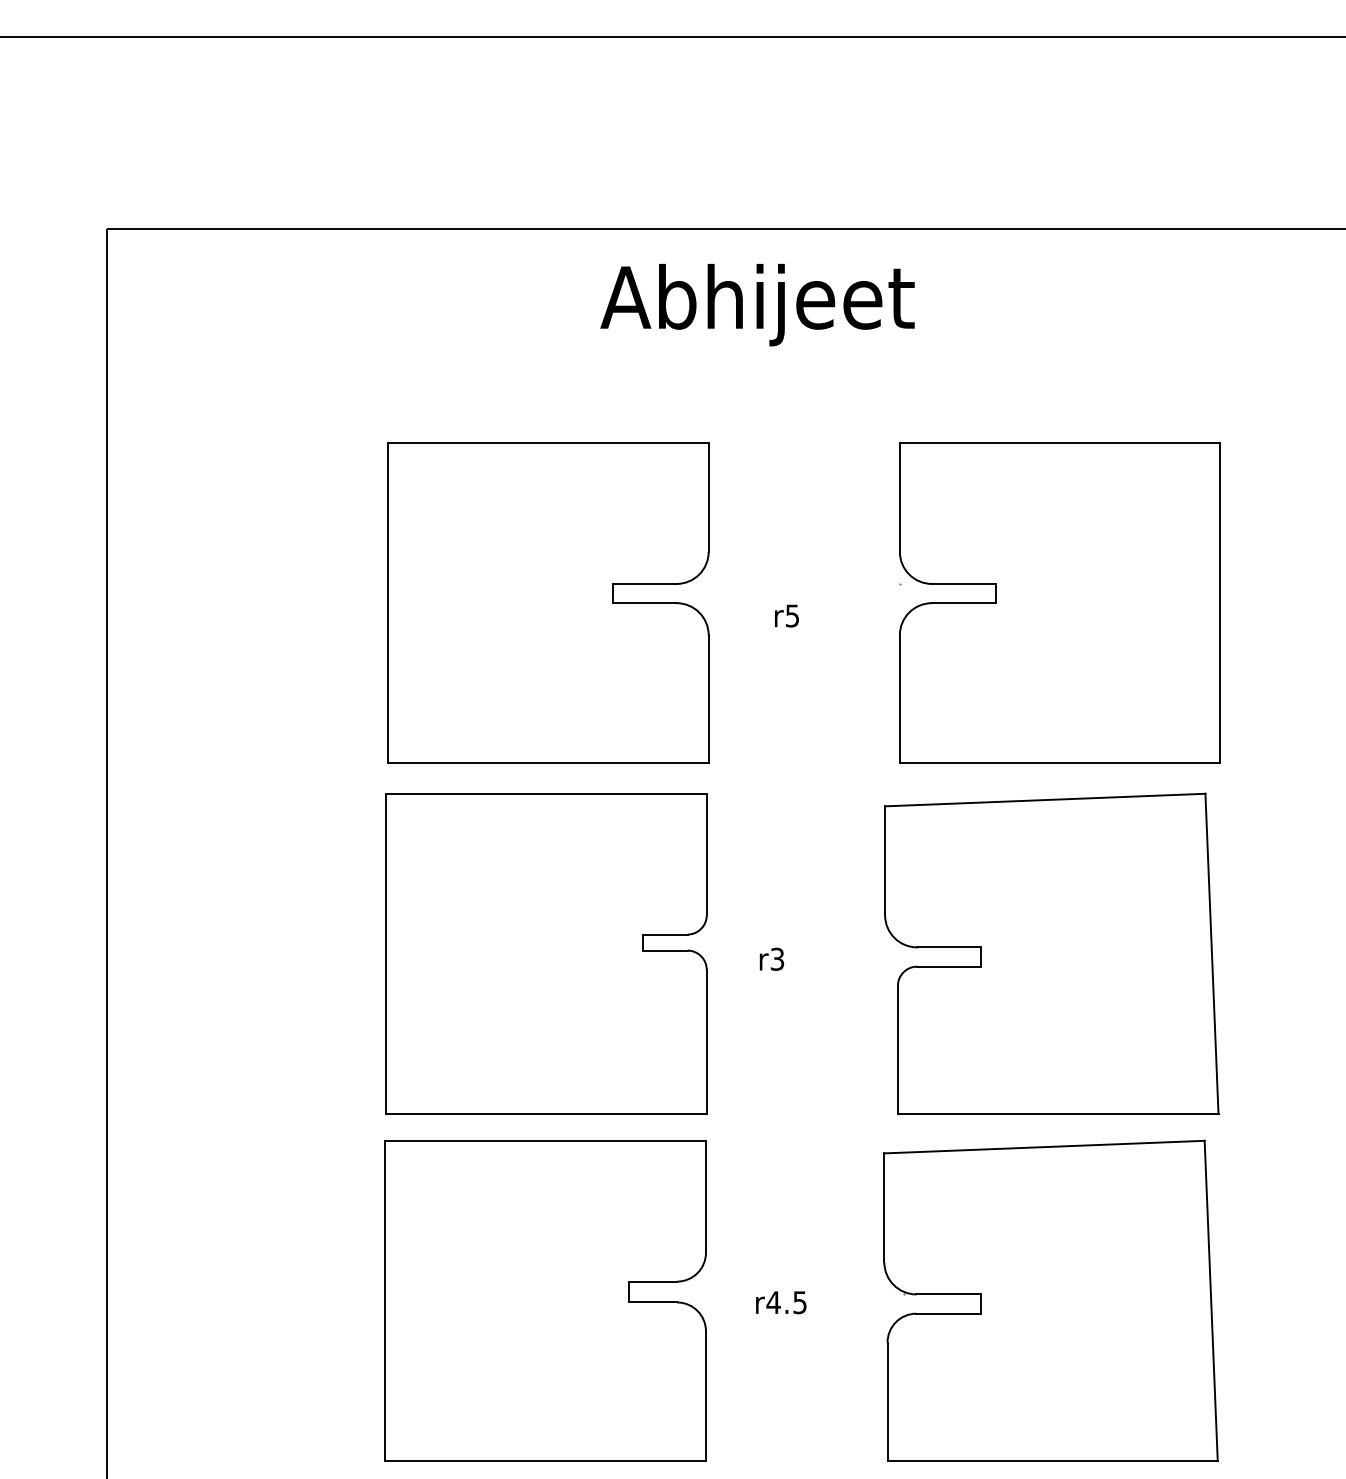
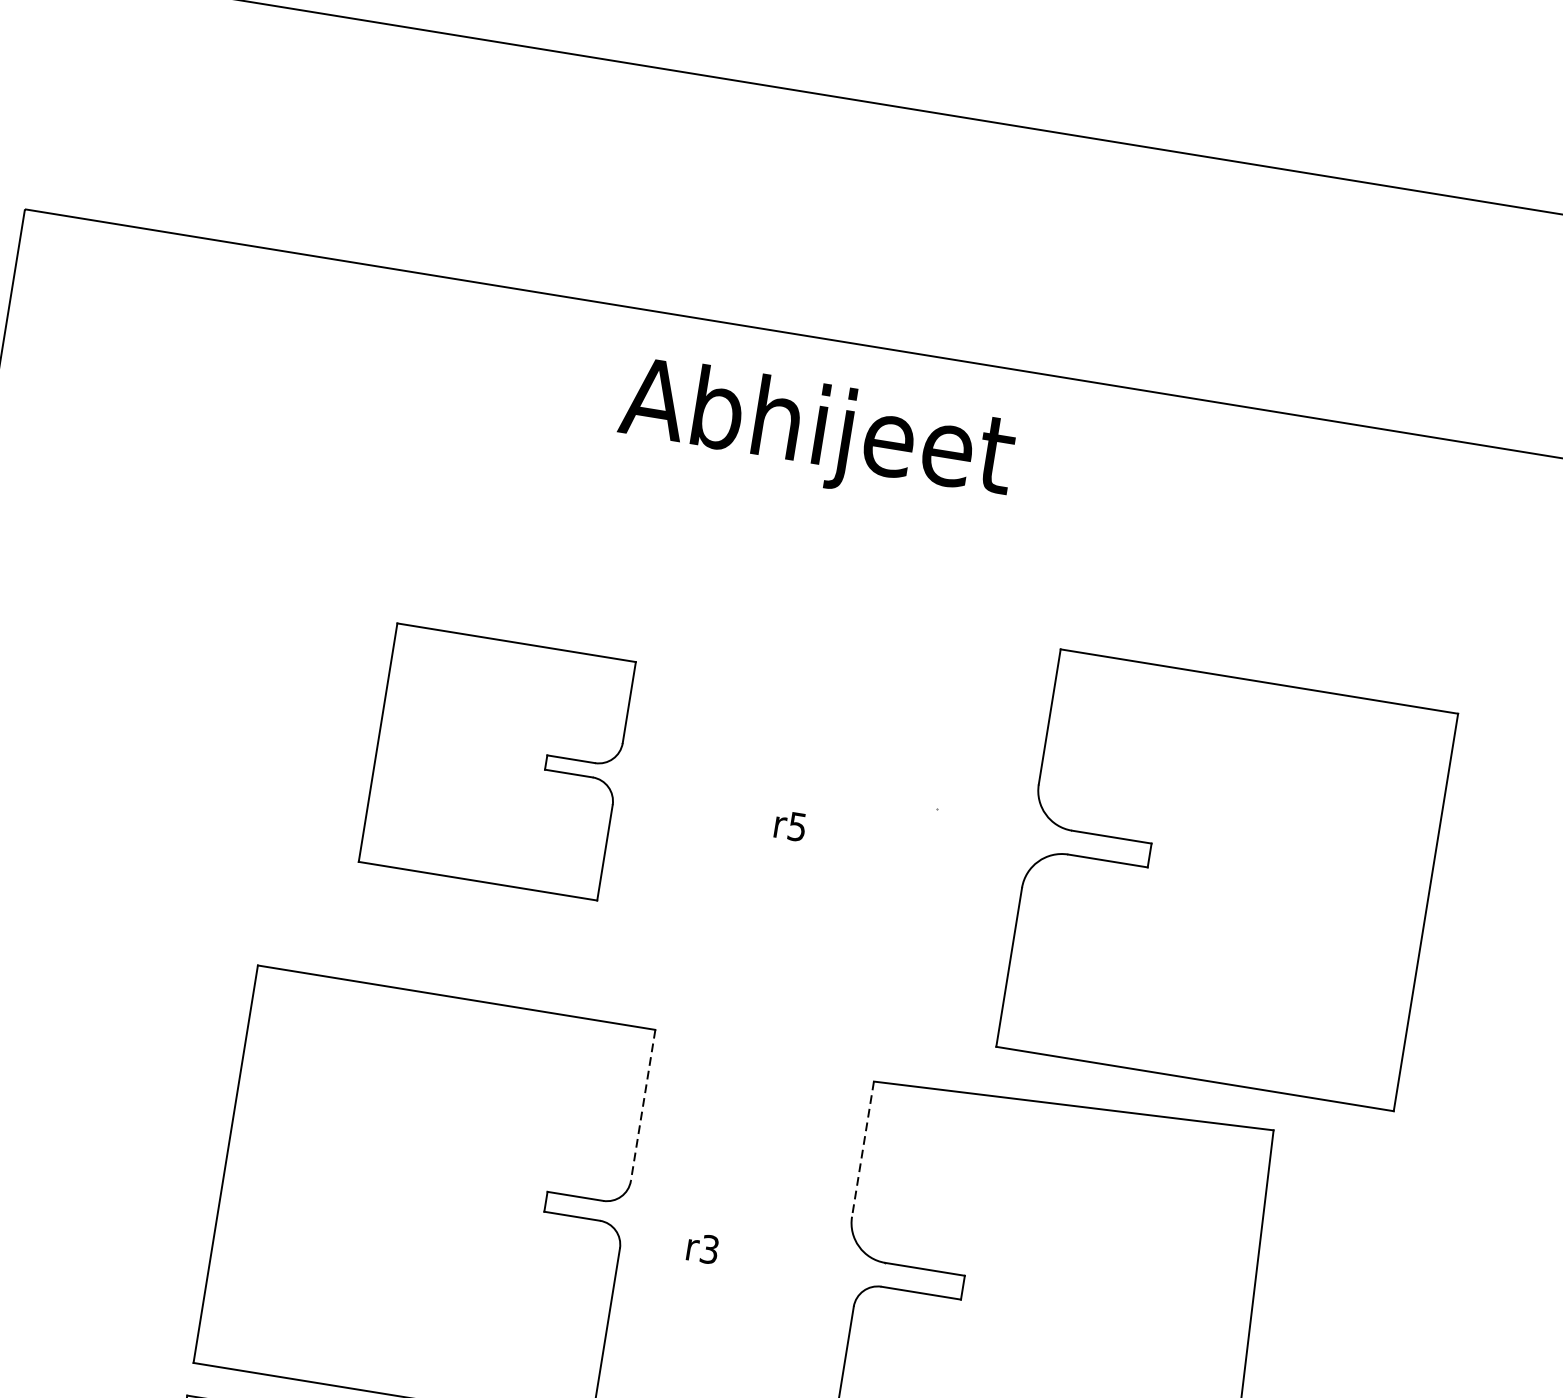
part: (548, 602) -> (497, 761), size x0.6
part: (1059, 602) -> (1226, 879), moved
line: (706, 854) -> (642, 1105), solid -> dashed
line: (885, 861) -> (863, 1150), solid -> dashed

